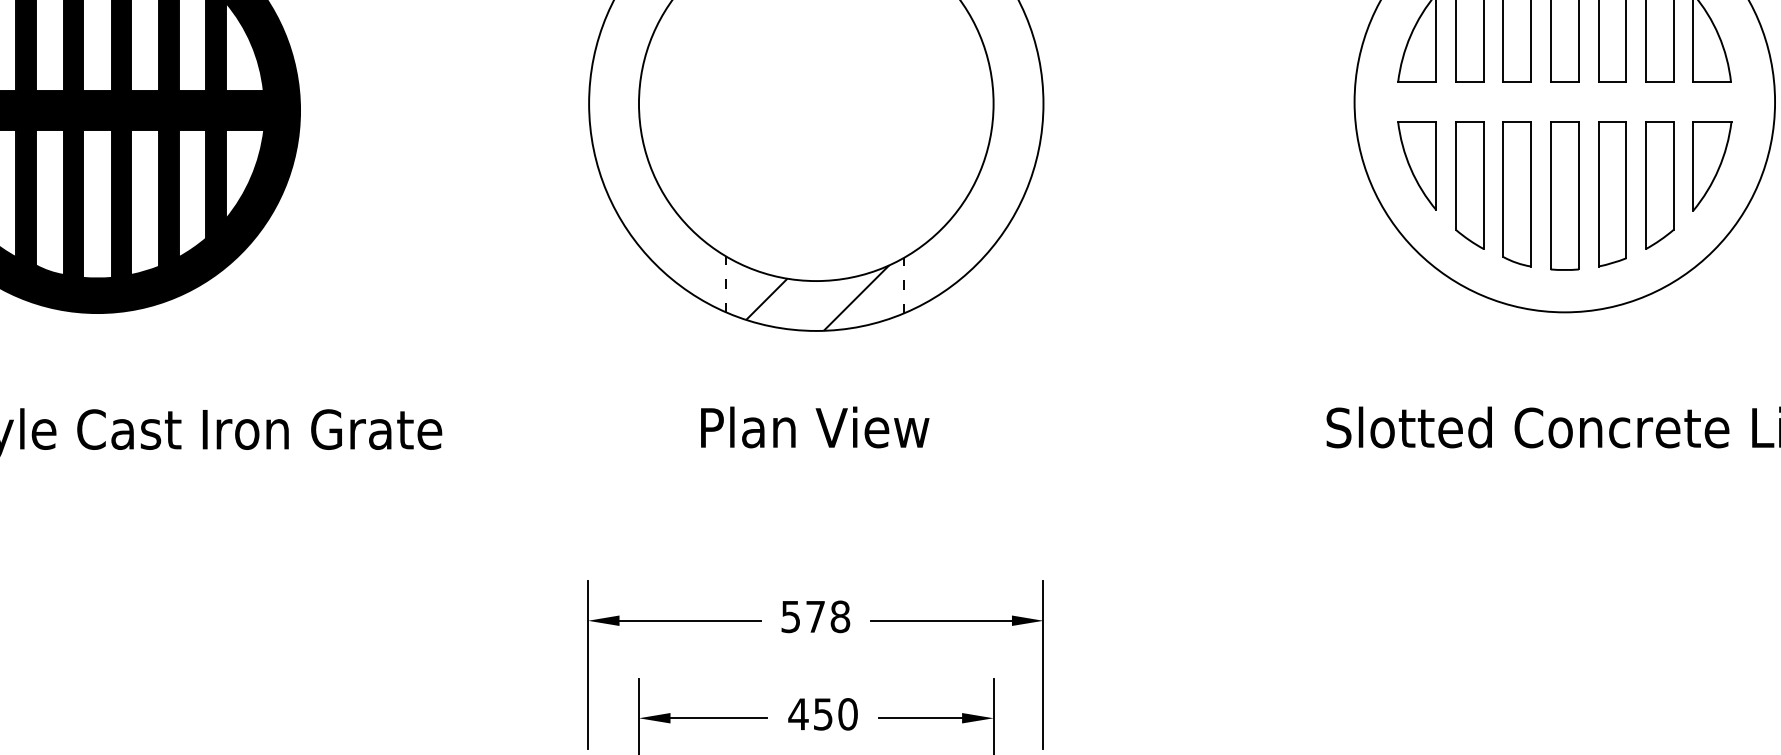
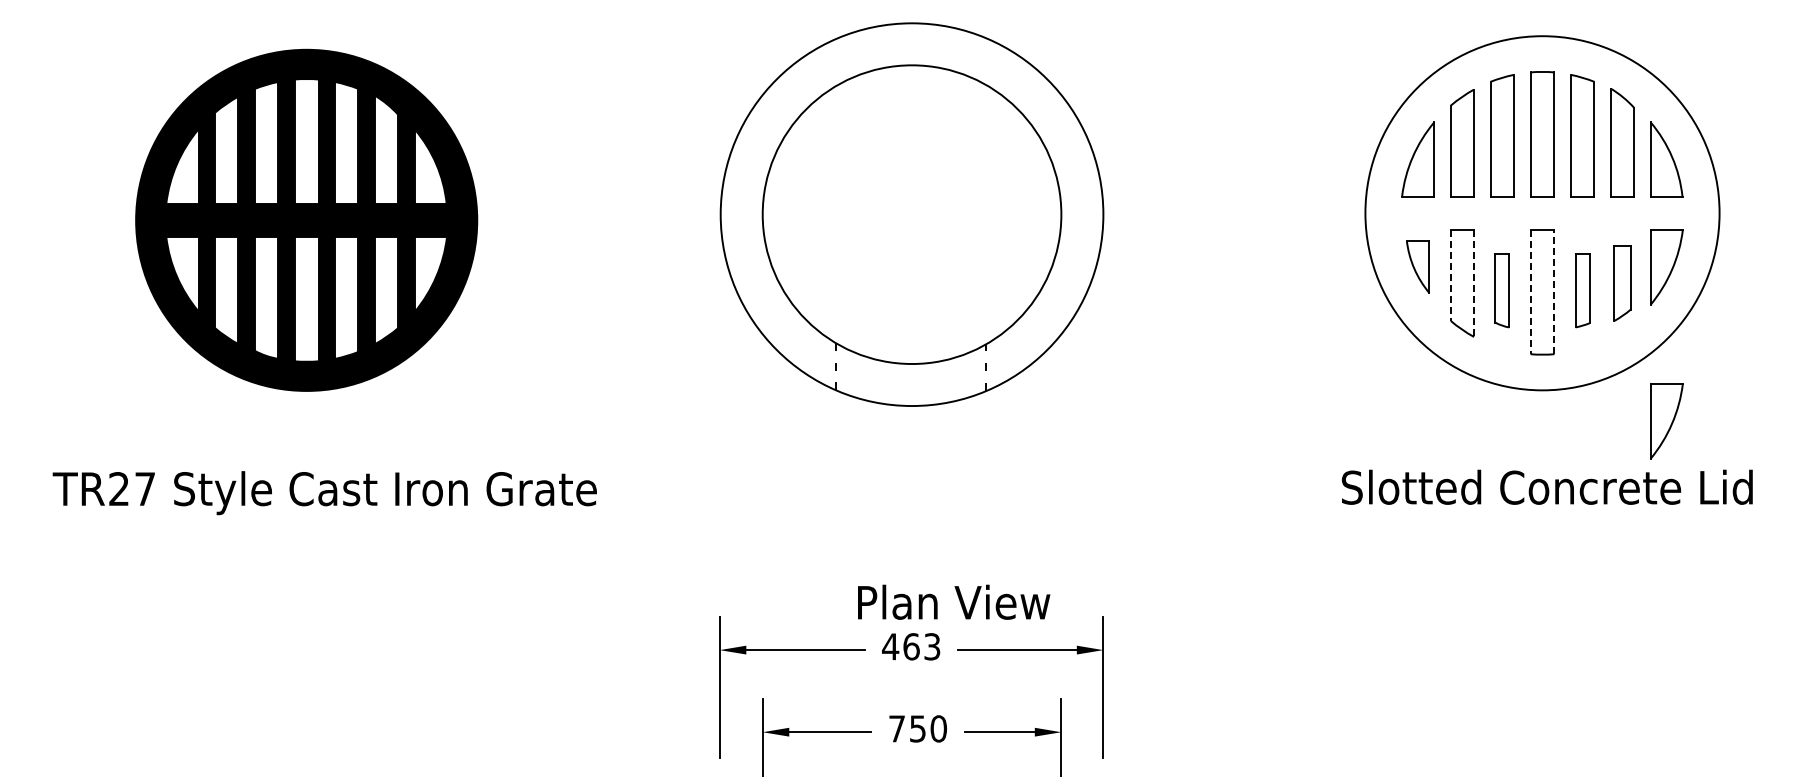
part: (1416, 165) -> (1417, 266), size x0.7
line: (1455, 175) -> (1450, 275), solid -> dashed
line: (1484, 185) -> (1474, 283), solid -> dashed
part: (1659, 185) -> (1622, 283), size x0.7
part: (1517, 193) -> (1502, 290), size x0.6
part: (1612, 193) -> (1582, 290), size x0.6
line: (1579, 194) -> (1554, 291), solid -> dashed
line: (1550, 196) -> (1530, 292), solid -> dashed
hatch: (818, 297) -> (913, 377), removed
part: (1712, 349) -> (1666, 421), added
text: (815, 426) -> (954, 601), moved
text: (815, 616) -> (911, 646), 578 -> 463
text: (797, 713) -> (896, 728), 450 -> 750

